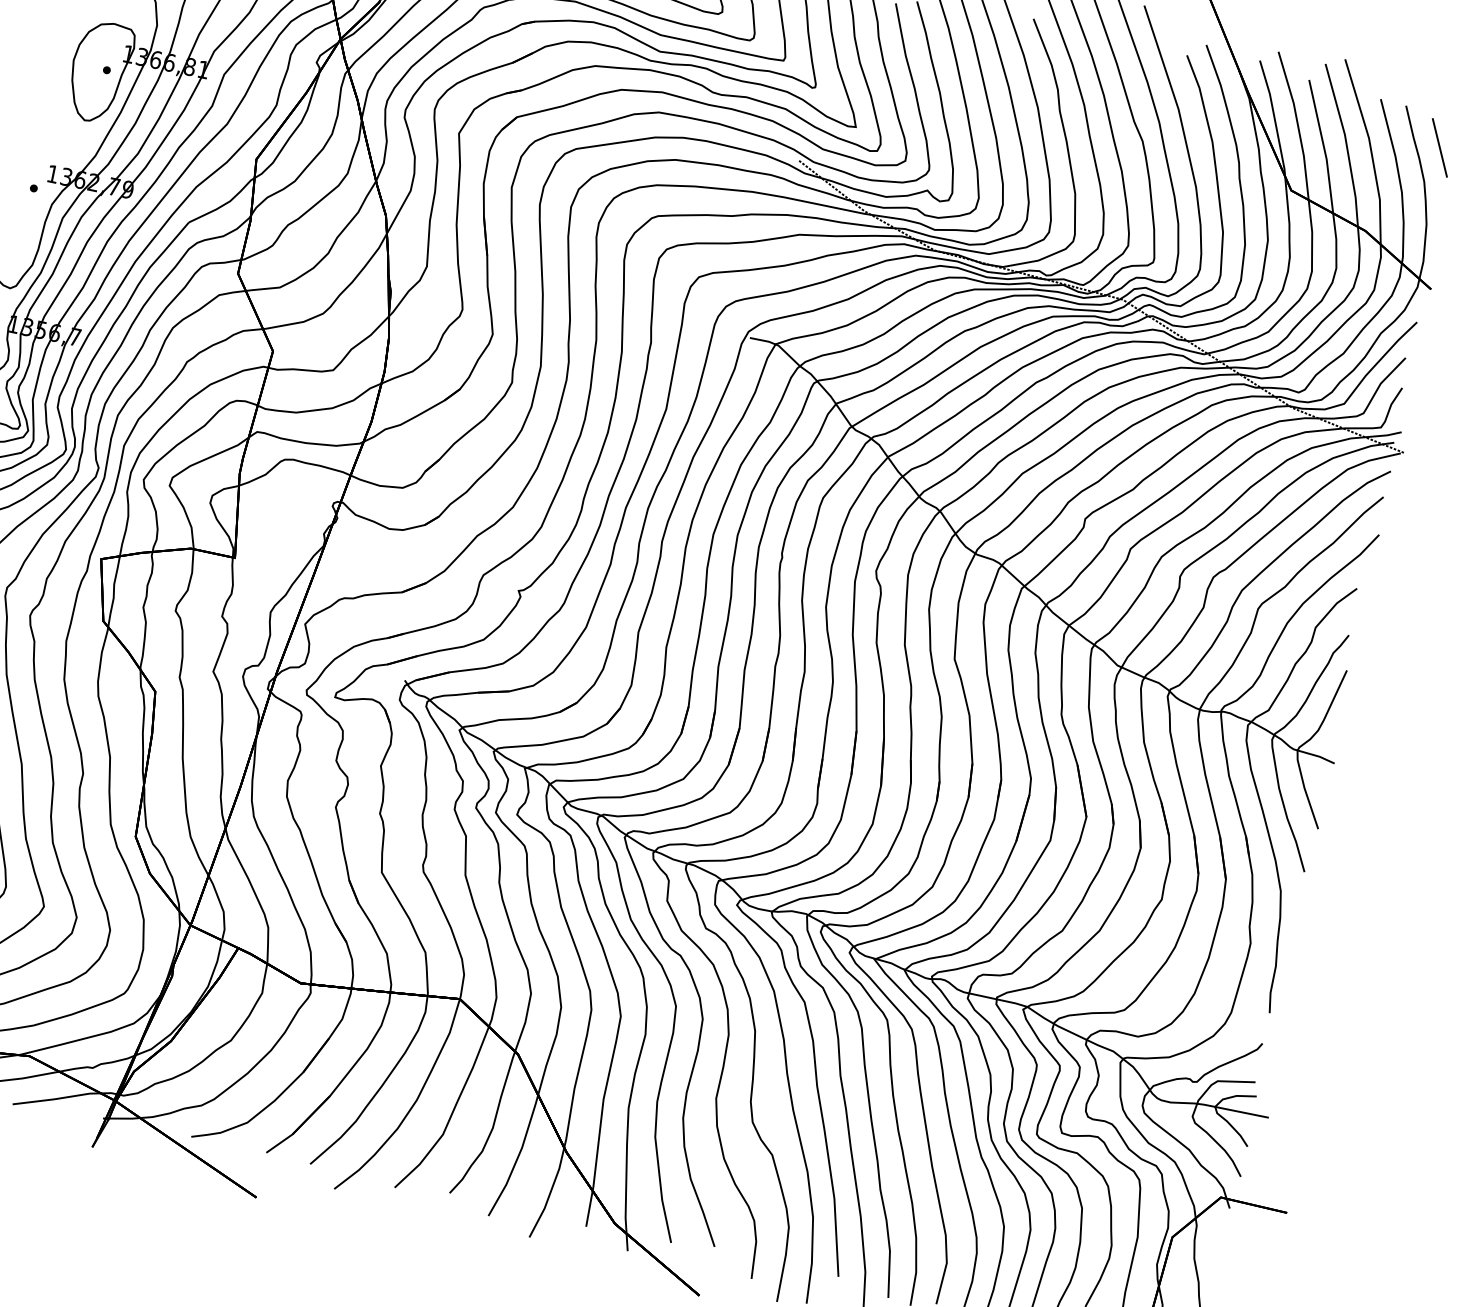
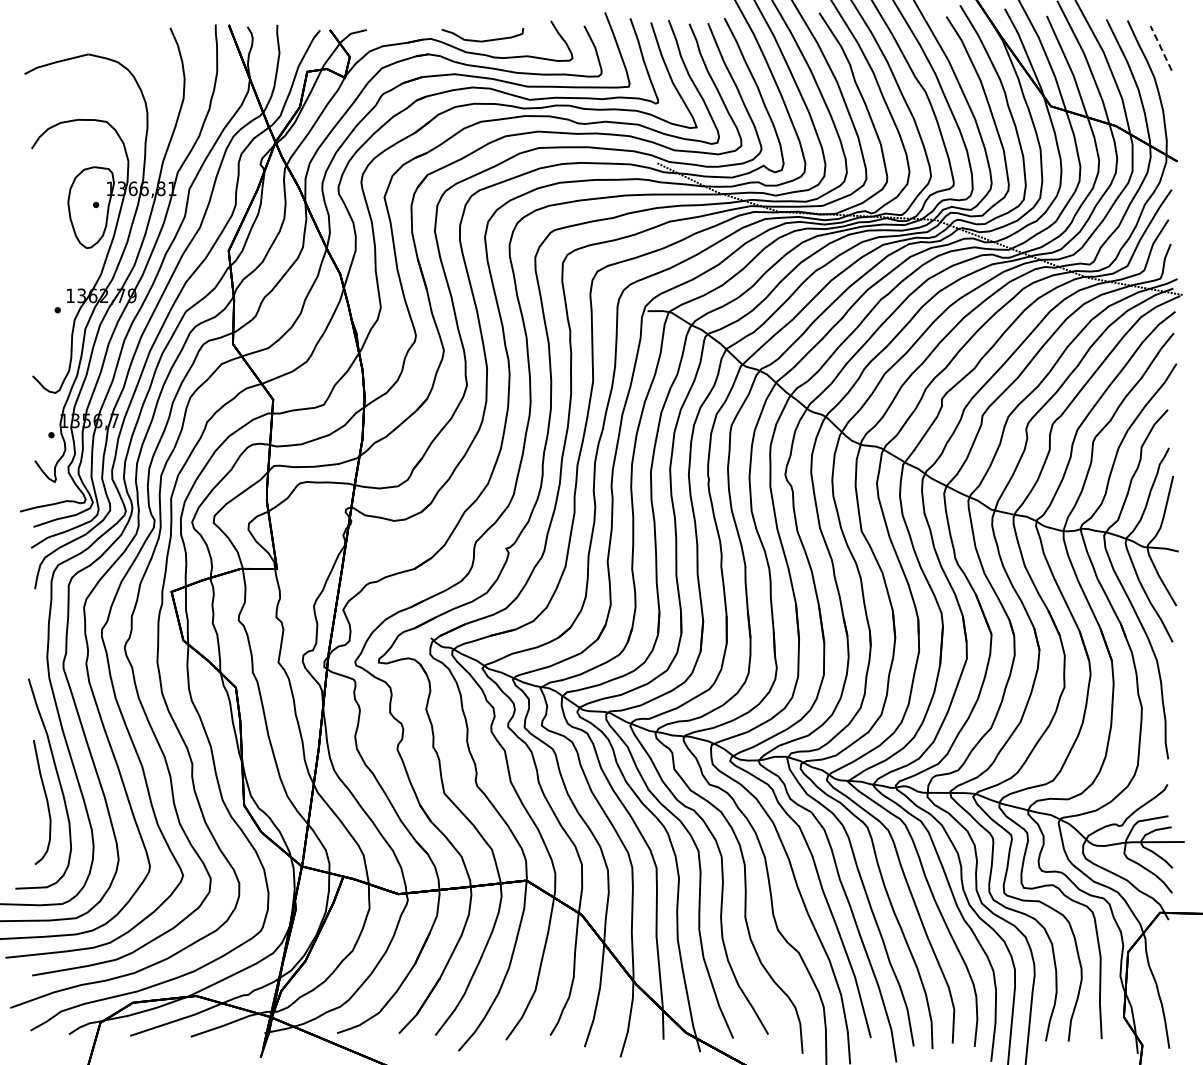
line: (1440, 148) -> (1161, 48), solid -> dashed

